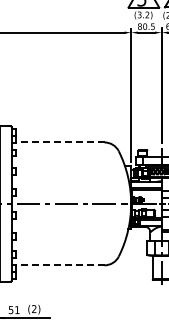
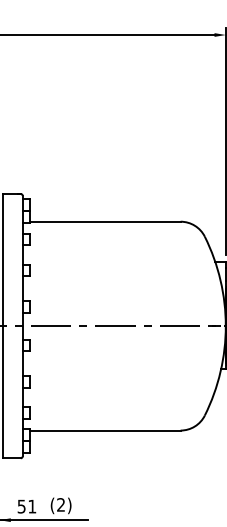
line: (59, 142) -> (103, 221), dashed -> solid
line: (59, 265) -> (103, 430), dashed -> solid

